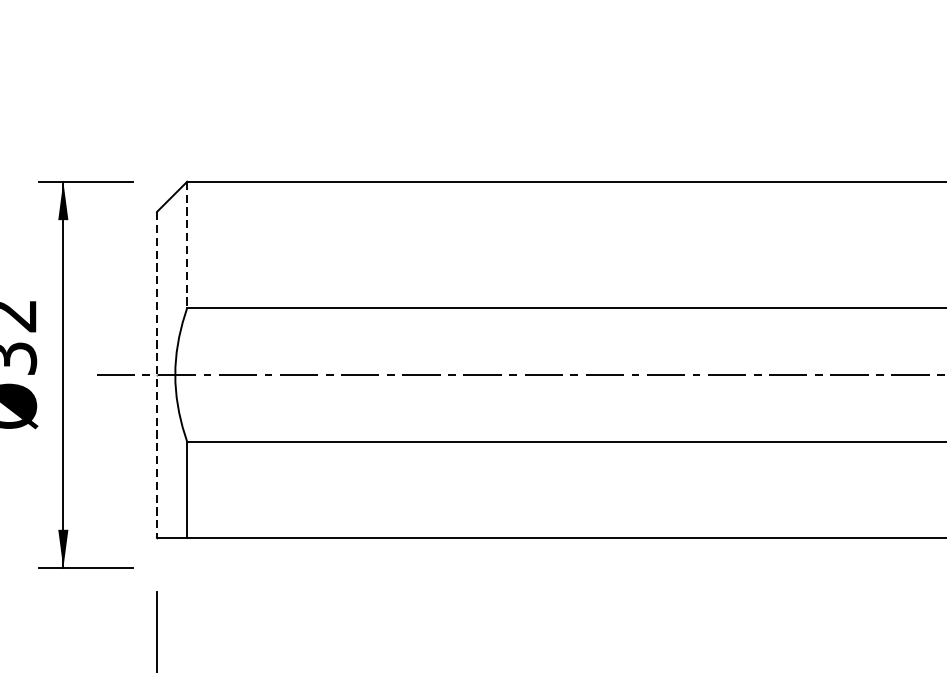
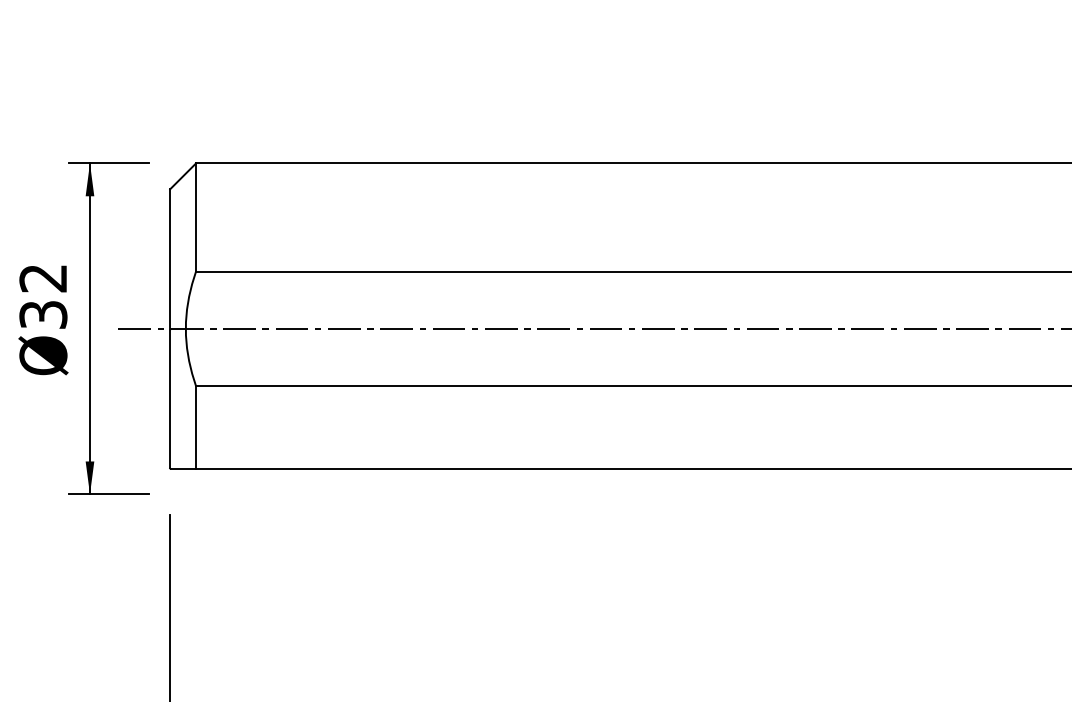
line: (187, 246) -> (196, 218), dashed -> solid
line: (157, 374) -> (170, 328), dashed -> solid

